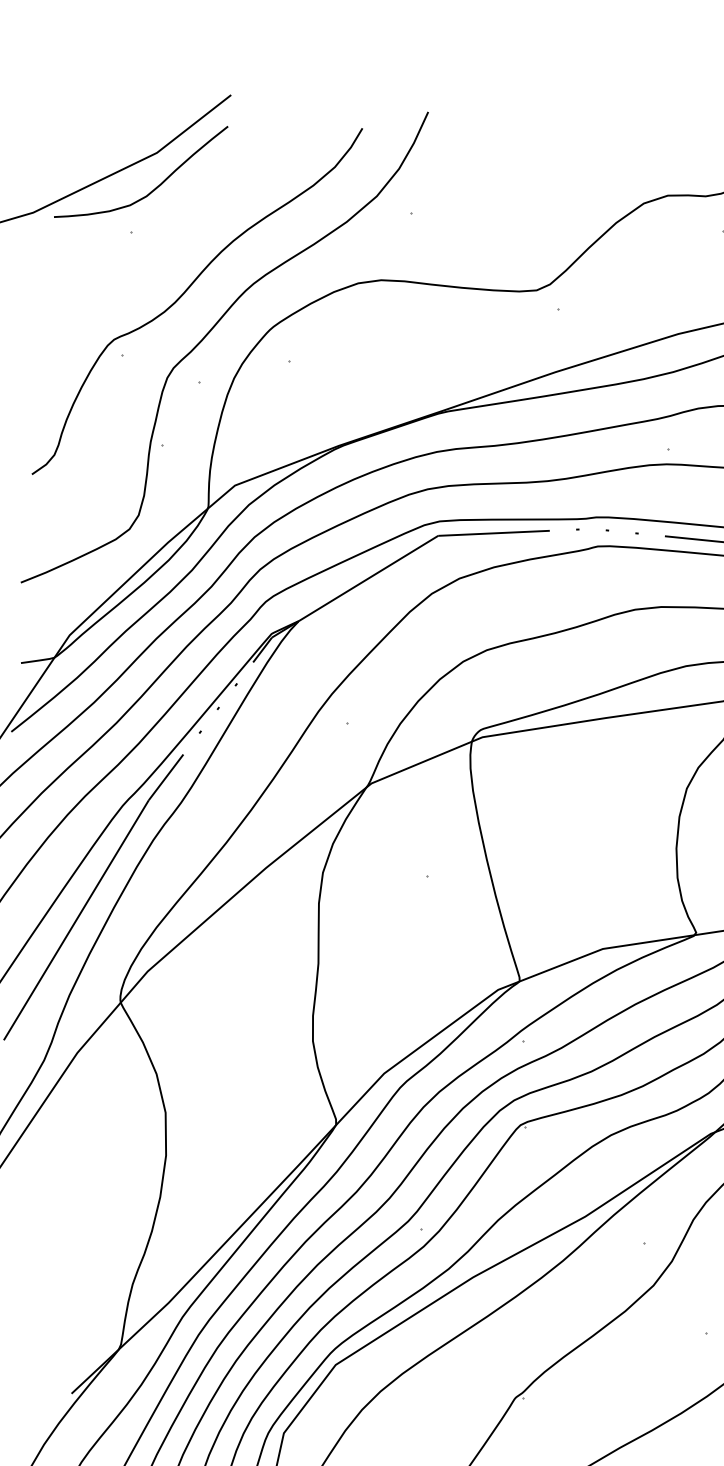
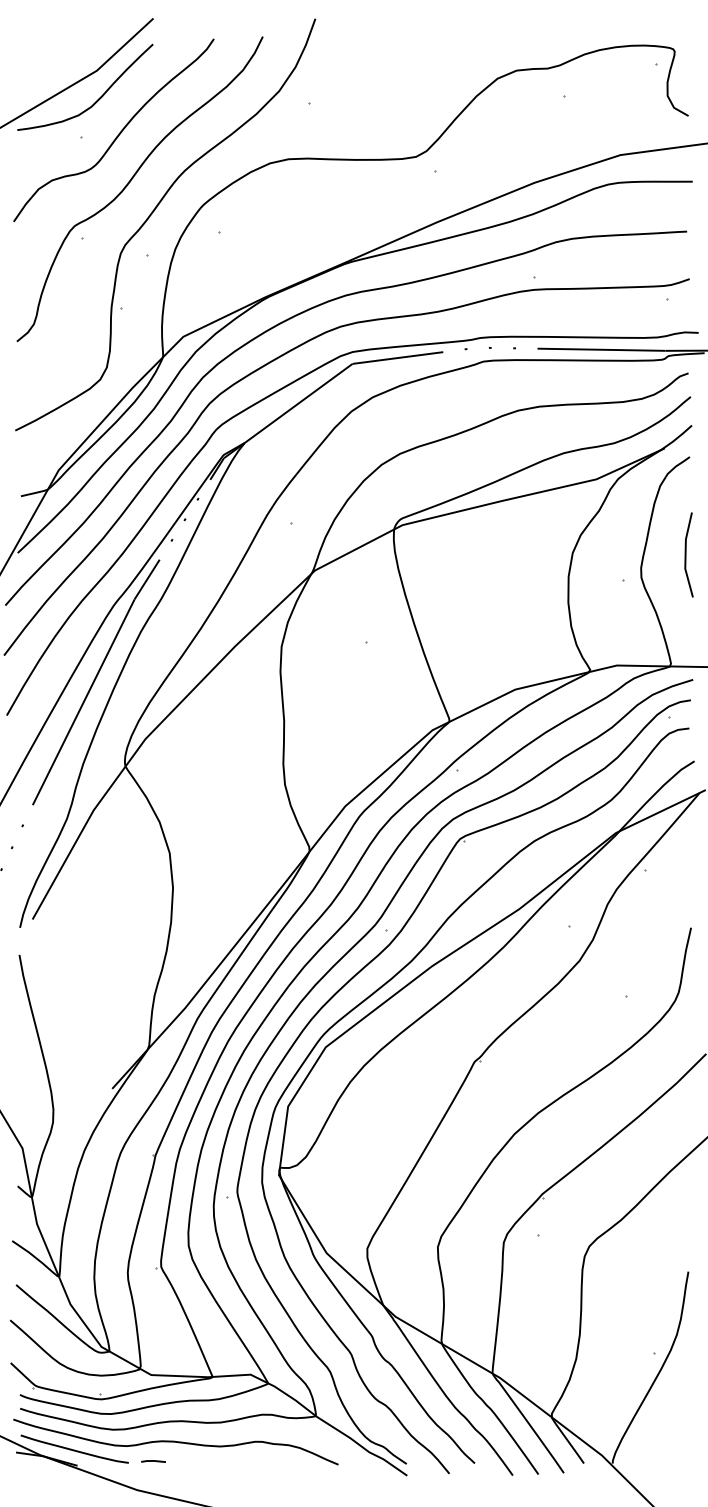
curve: (176, 231) -> (118, 133), added

